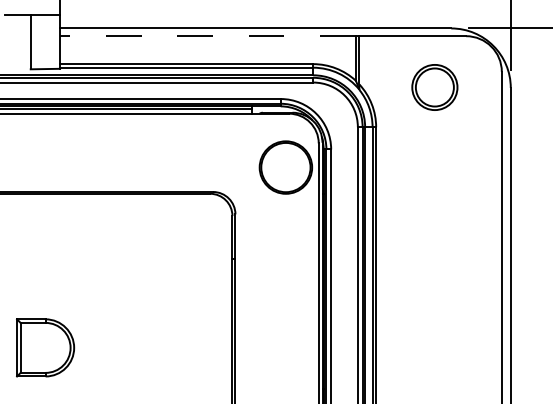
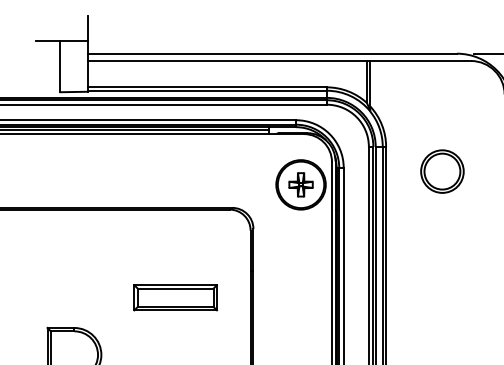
line: (207, 36) -> (227, 61), dashed -> solid
part: (434, 87) -> (442, 171), moved
part: (285, 167) -> (300, 184), added
part: (152, 287) -> (175, 297), added

